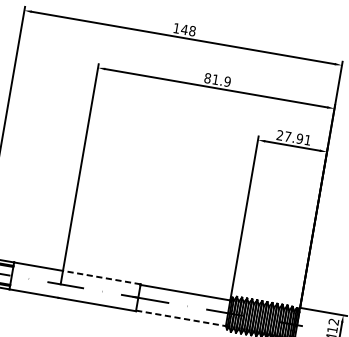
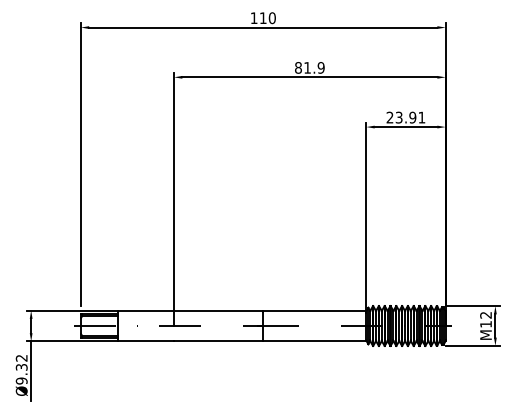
text: (188, 29) -> (267, 17), 148 -> 110
text: (287, 136) -> (398, 117), 27.91 -> 23.91
line: (101, 277) -> (218, 310), dashed -> solid
line: (180, 318) -> (314, 340), dashed -> solid

